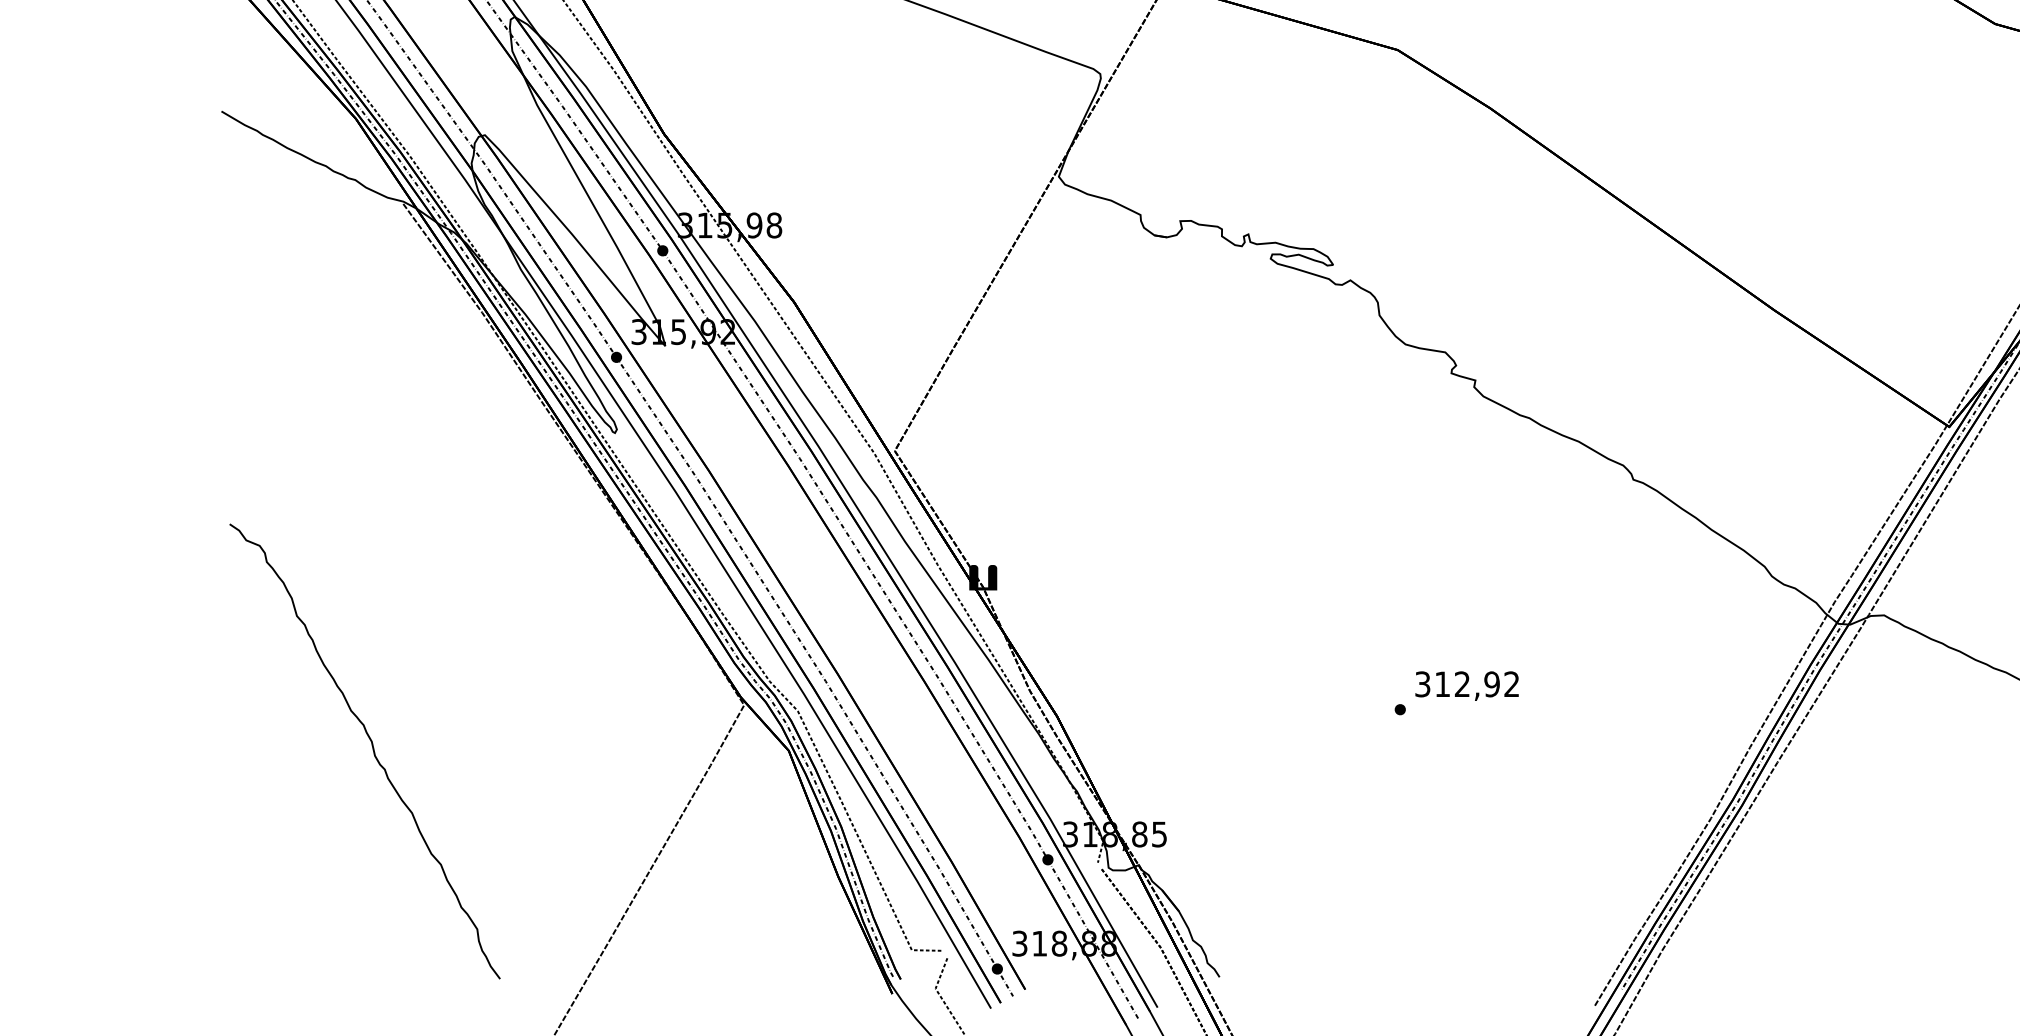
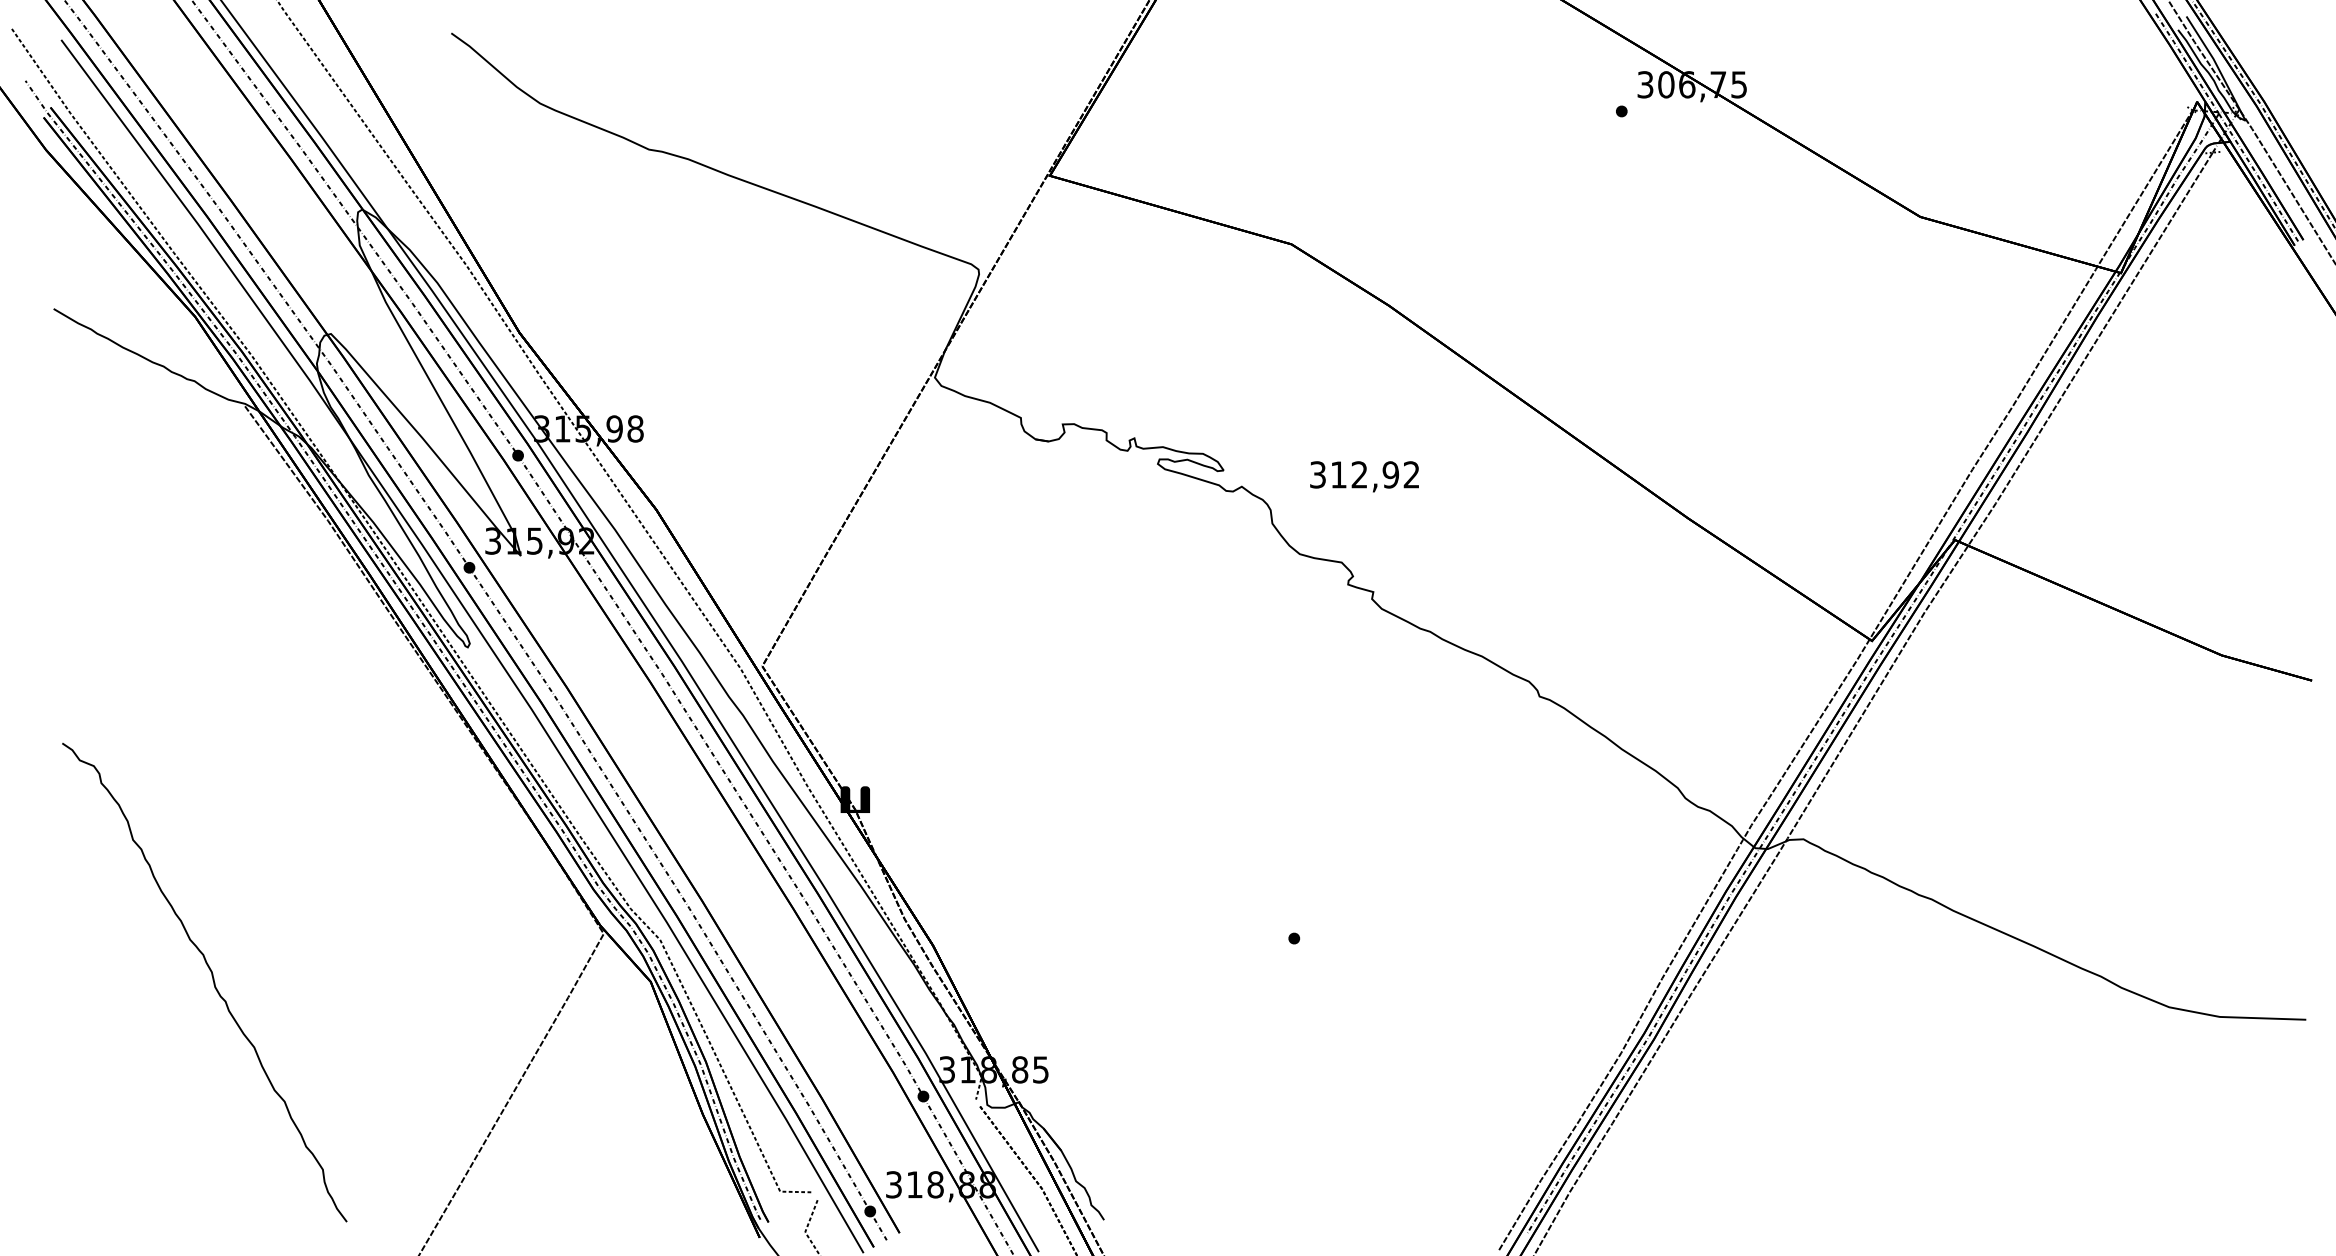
text: (1467, 685) -> (1364, 476), moved

